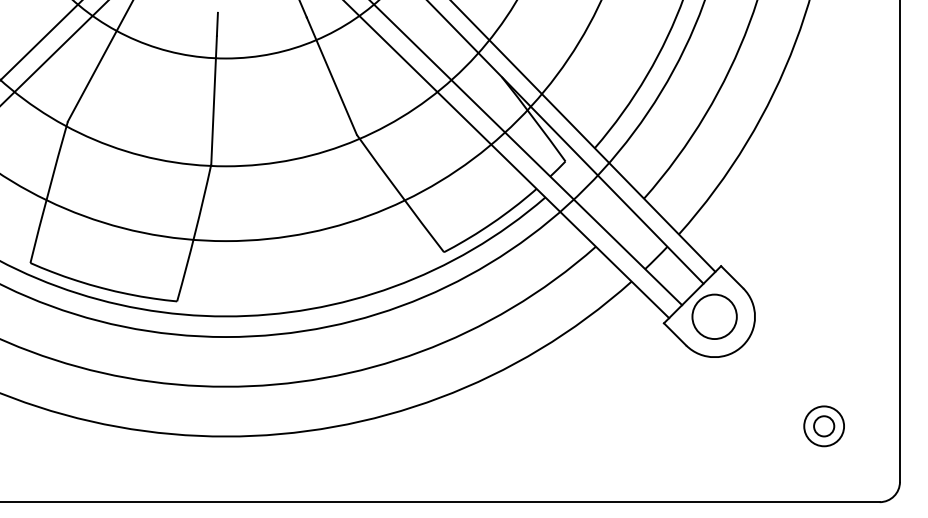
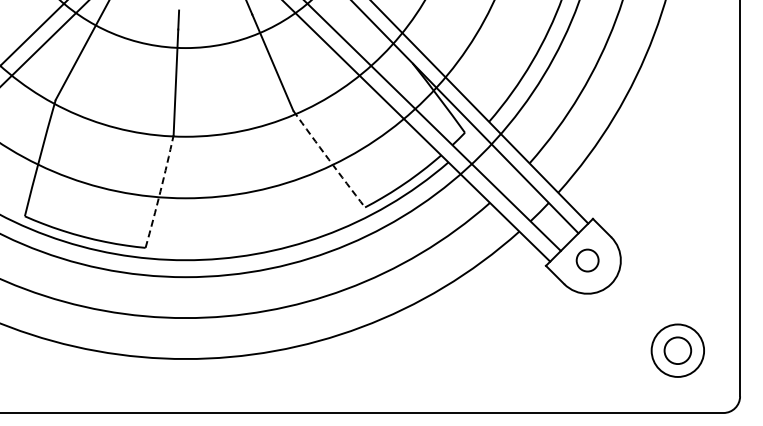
arc: (399, 193) -> (328, 159), solid -> dashed
arc: (195, 232) -> (160, 191), solid -> dashed
circle: (714, 316) -> (587, 260), size x0.6
part: (823, 426) -> (677, 350), size x1.6

